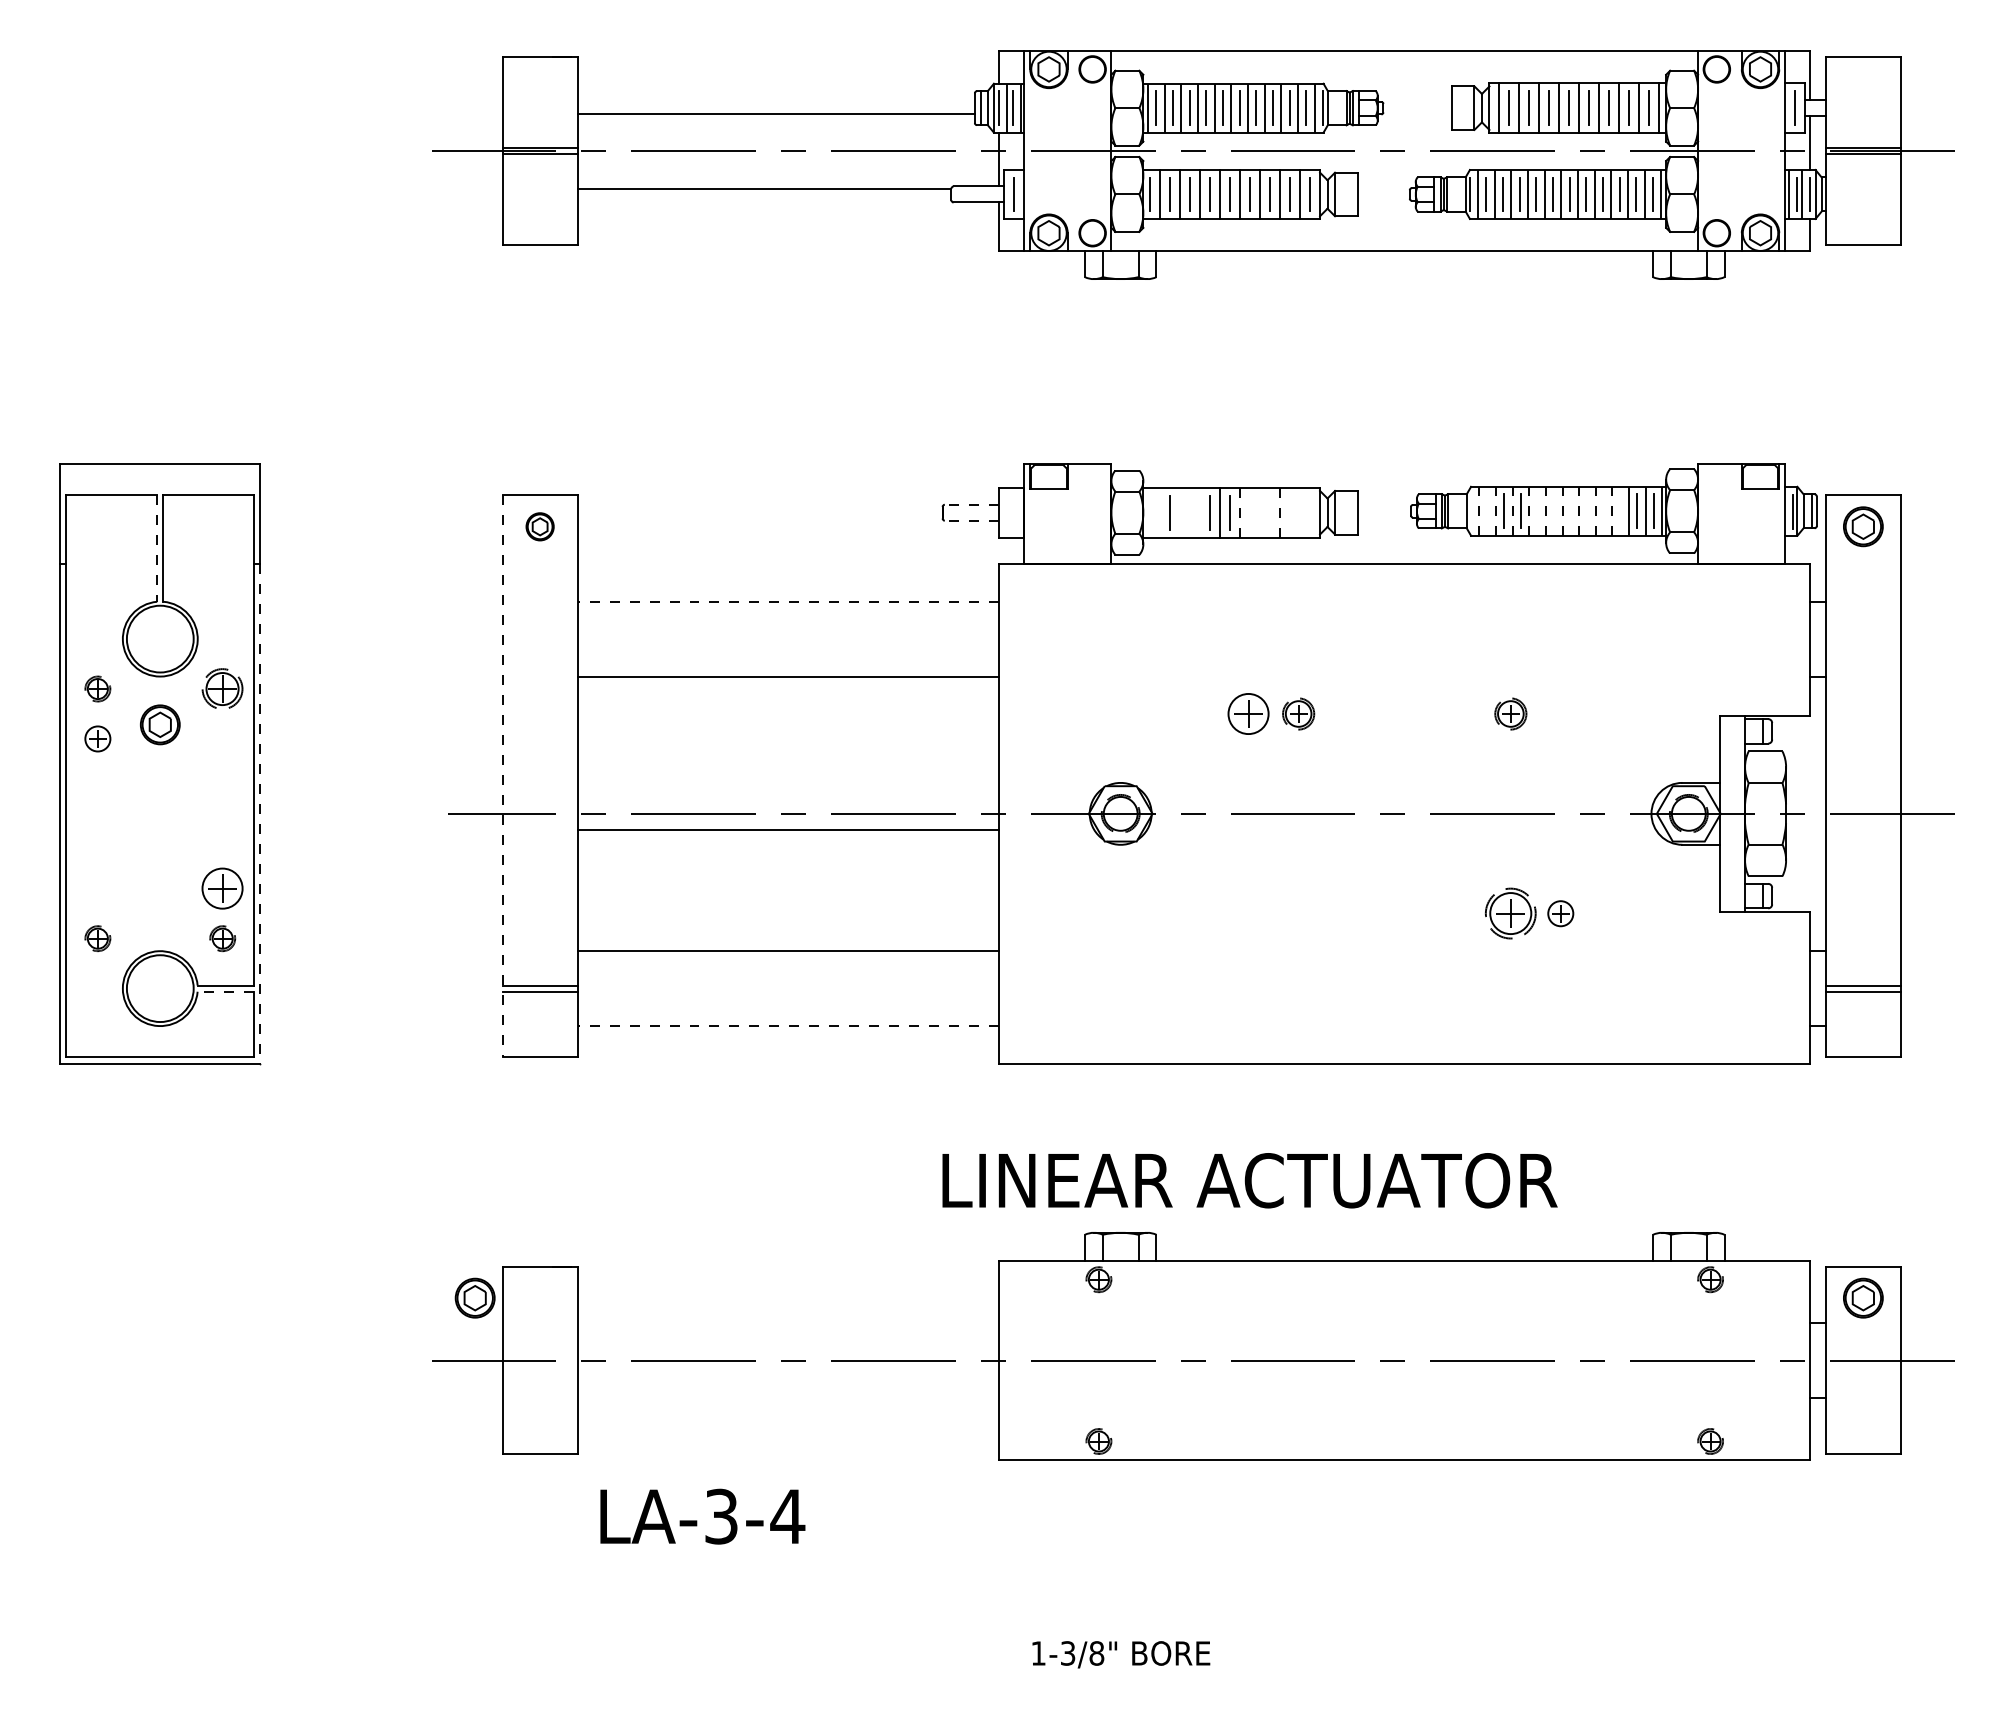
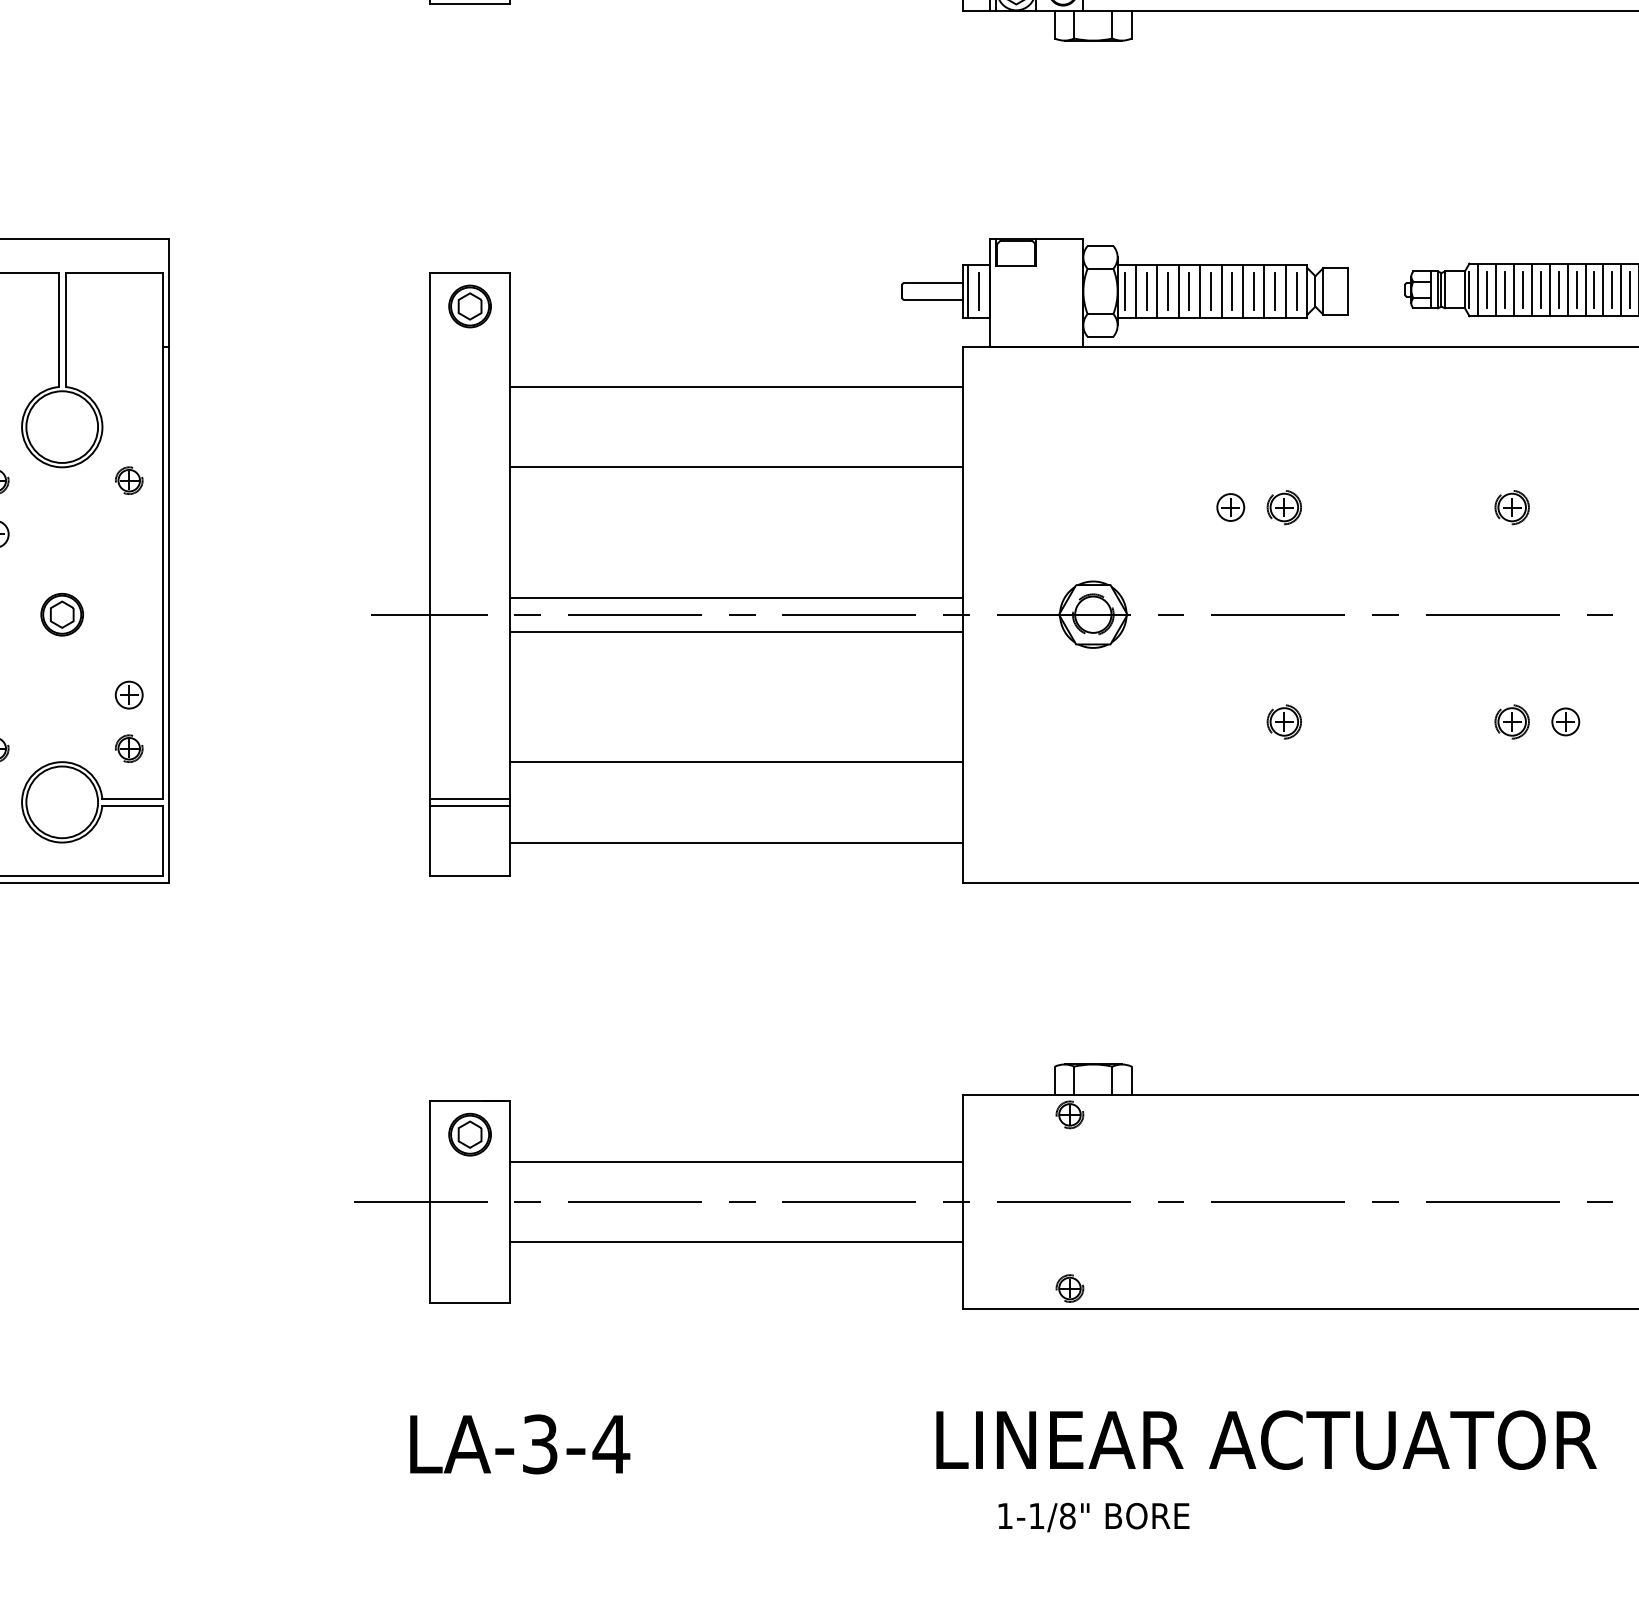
line: (971, 504) -> (933, 282), dashed -> solid
line: (1479, 510) -> (1478, 289), dashed -> solid
line: (1495, 510) -> (1495, 289), dashed -> solid
line: (1512, 510) -> (1513, 289), dashed -> solid
line: (1529, 510) -> (1532, 289), dashed -> solid
line: (1545, 510) -> (1549, 289), dashed -> solid
line: (1562, 510) -> (1567, 289), dashed -> solid
line: (1579, 510) -> (1585, 289), dashed -> solid
line: (1595, 510) -> (1603, 289), dashed -> solid
line: (1612, 510) -> (1621, 289), dashed -> solid
line: (1470, 511) -> (1468, 290), added
line: (1487, 511) -> (1487, 290), added
line: (1537, 511) -> (1540, 290), added
line: (1554, 511) -> (1559, 290), added
line: (1570, 511) -> (1576, 290), added
line: (1587, 511) -> (1594, 290), added
line: (1604, 511) -> (1612, 290), added
line: (1620, 511) -> (1629, 290), added
line: (1004, 512) -> (968, 291), added
line: (1014, 512) -> (979, 291), added
line: (1150, 512) -> (1125, 291), added
line: (1160, 512) -> (1136, 291), added
line: (1180, 512) -> (1157, 291), added
line: (1190, 512) -> (1168, 291), added
line: (1200, 512) -> (1178, 291), added
line: (1240, 512) -> (1221, 291), dashed -> solid
line: (1250, 512) -> (1232, 291), added
line: (1260, 512) -> (1243, 291), added
line: (1270, 512) -> (1254, 291), added
line: (1280, 512) -> (1264, 291), dashed -> solid
line: (1290, 512) -> (1275, 291), added
line: (1300, 512) -> (1286, 291), added
line: (1310, 512) -> (1297, 291), added
line: (971, 520) -> (933, 299), dashed -> solid
part: (539, 526) -> (469, 306), size x1.43
line: (157, 549) -> (59, 330), dashed -> solid
line: (788, 601) -> (736, 386), dashed -> solid
part: (222, 688) -> (129, 480), size x0.62
part: (1248, 713) -> (1230, 506), size x0.62
part: (160, 724) -> (62, 614), moved
line: (502, 776) -> (429, 574), dashed -> solid
line: (788, 798) -> (736, 598), added
line: (260, 813) -> (169, 614), dashed -> solid
part: (222, 888) -> (129, 694), size x0.62
part: (1298, 913) -> (1284, 721), added
part: (1510, 913) -> (1511, 721), size x0.62
line: (225, 991) -> (132, 805), dashed -> solid
line: (788, 1026) -> (736, 843), dashed -> solid
text: (1249, 1180) -> (1265, 1439), moved
part: (474, 1297) -> (469, 1133), moved
line: (788, 1323) -> (736, 1161), added
line: (788, 1398) -> (736, 1242), added
text: (702, 1516) -> (519, 1444), moved
text: (1068, 1653) -> (1037, 1516), 1-3/8" -> 1-1/8"

